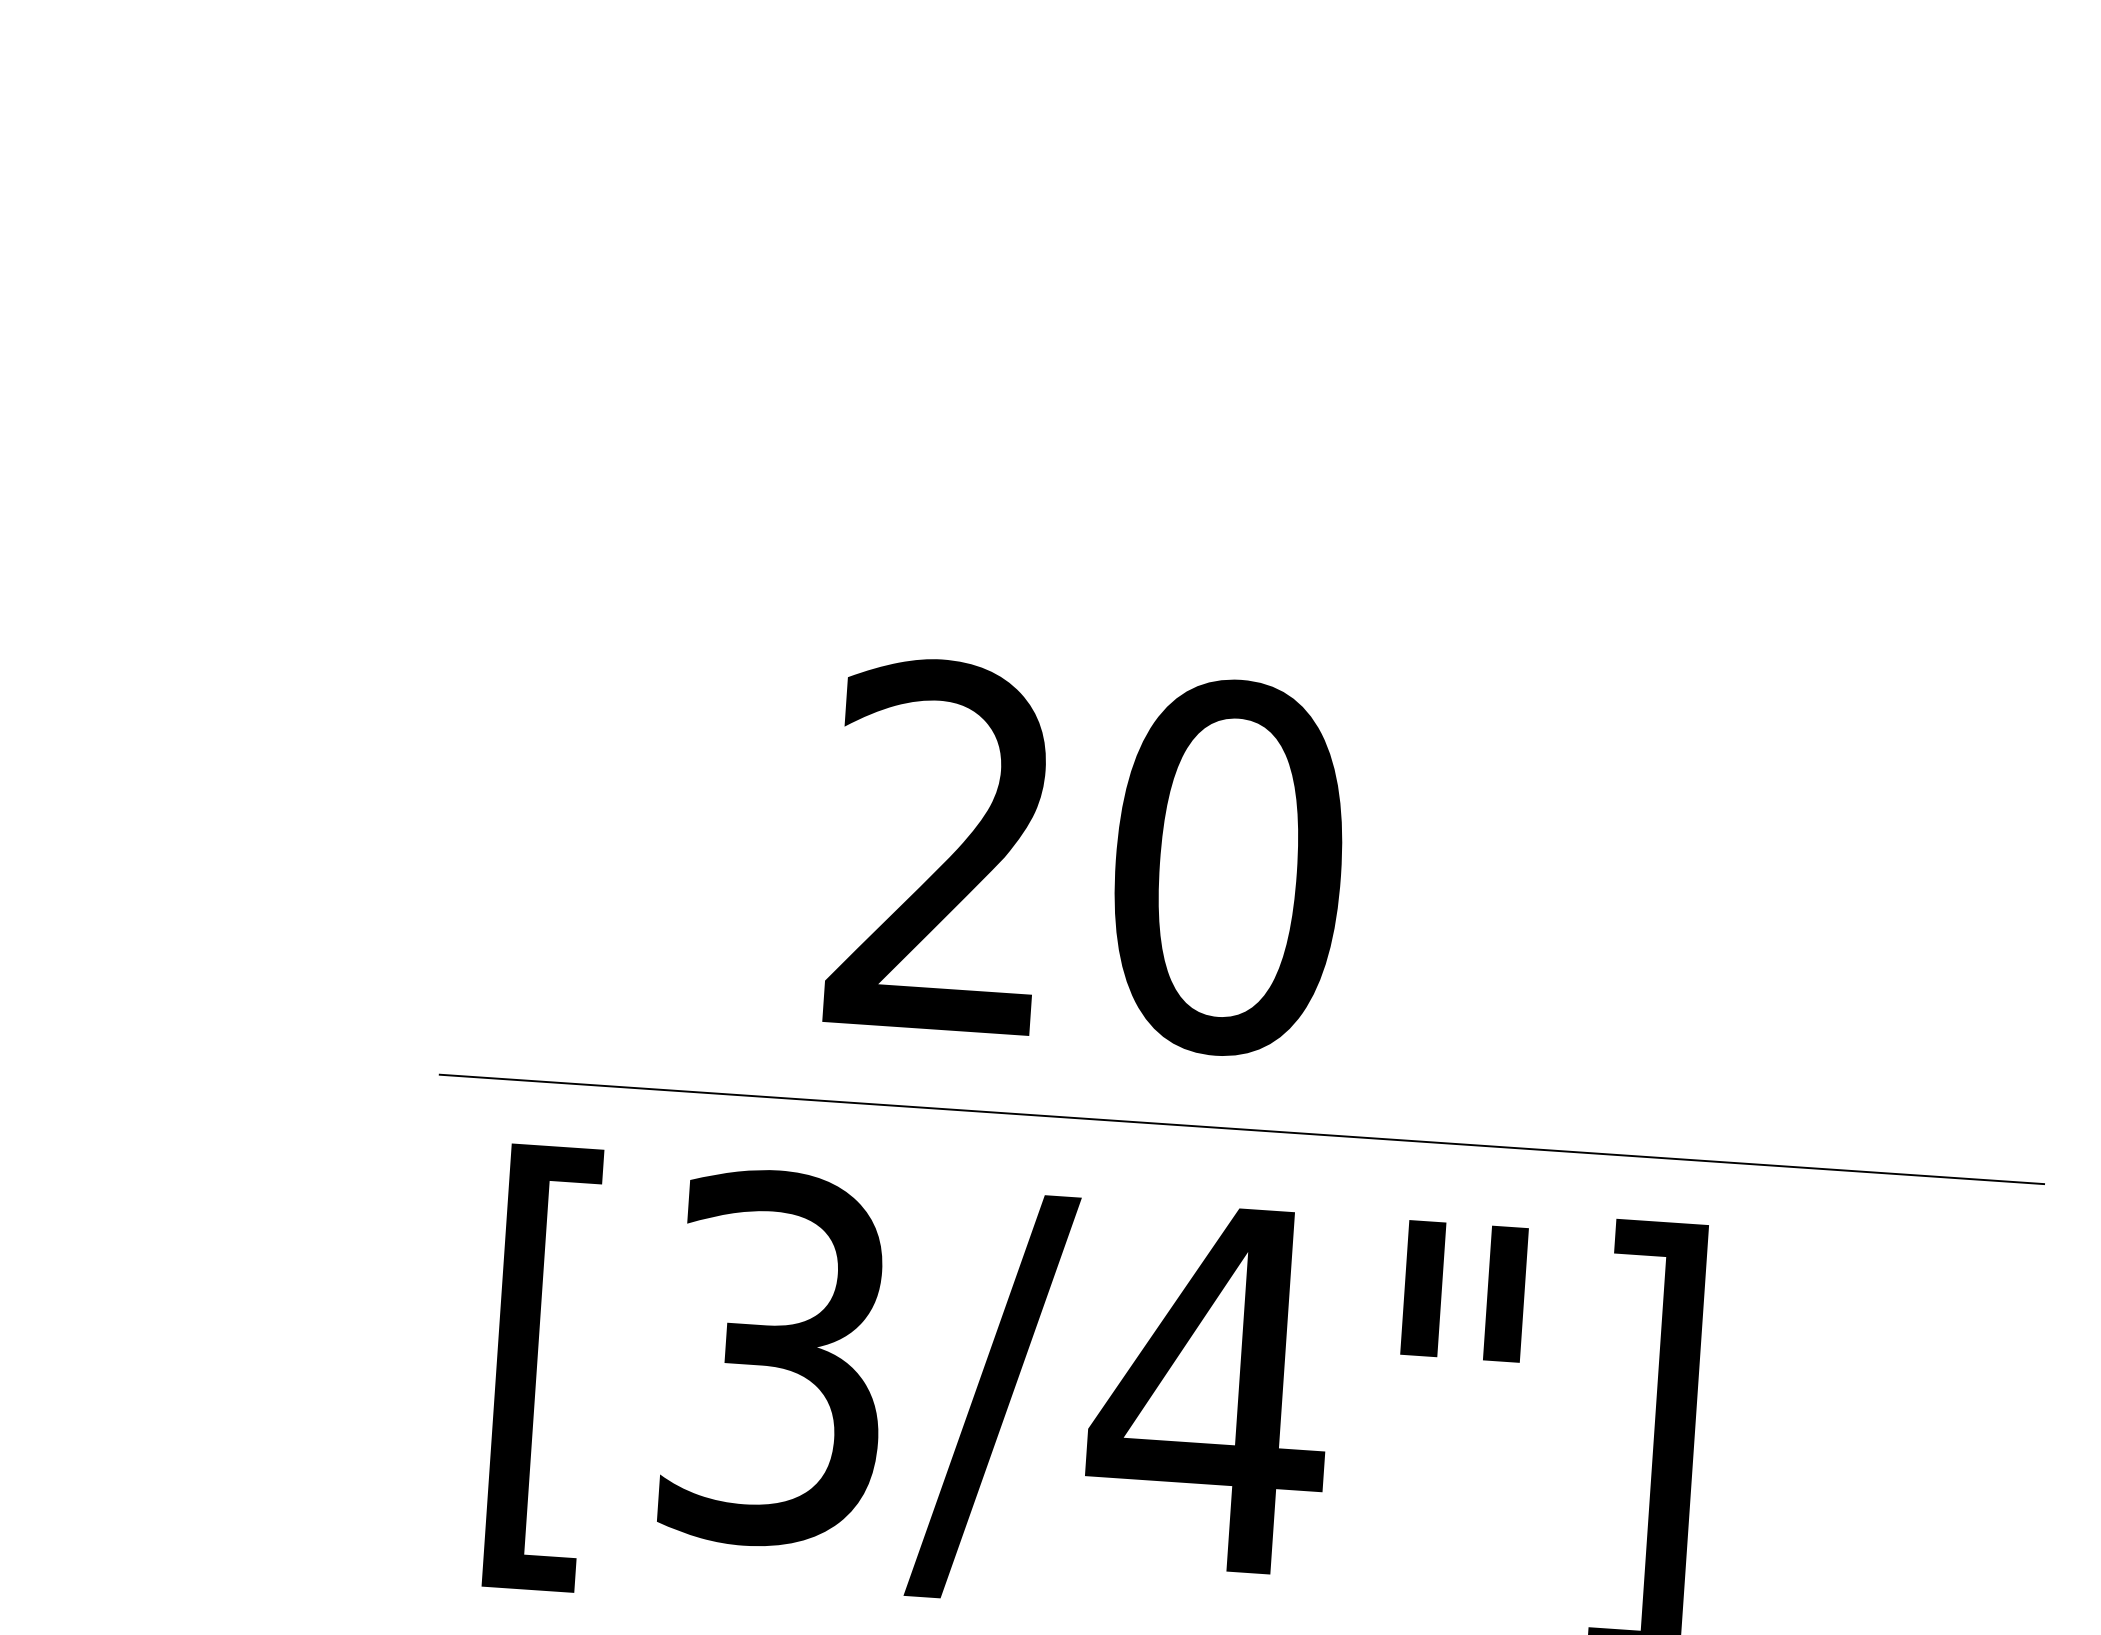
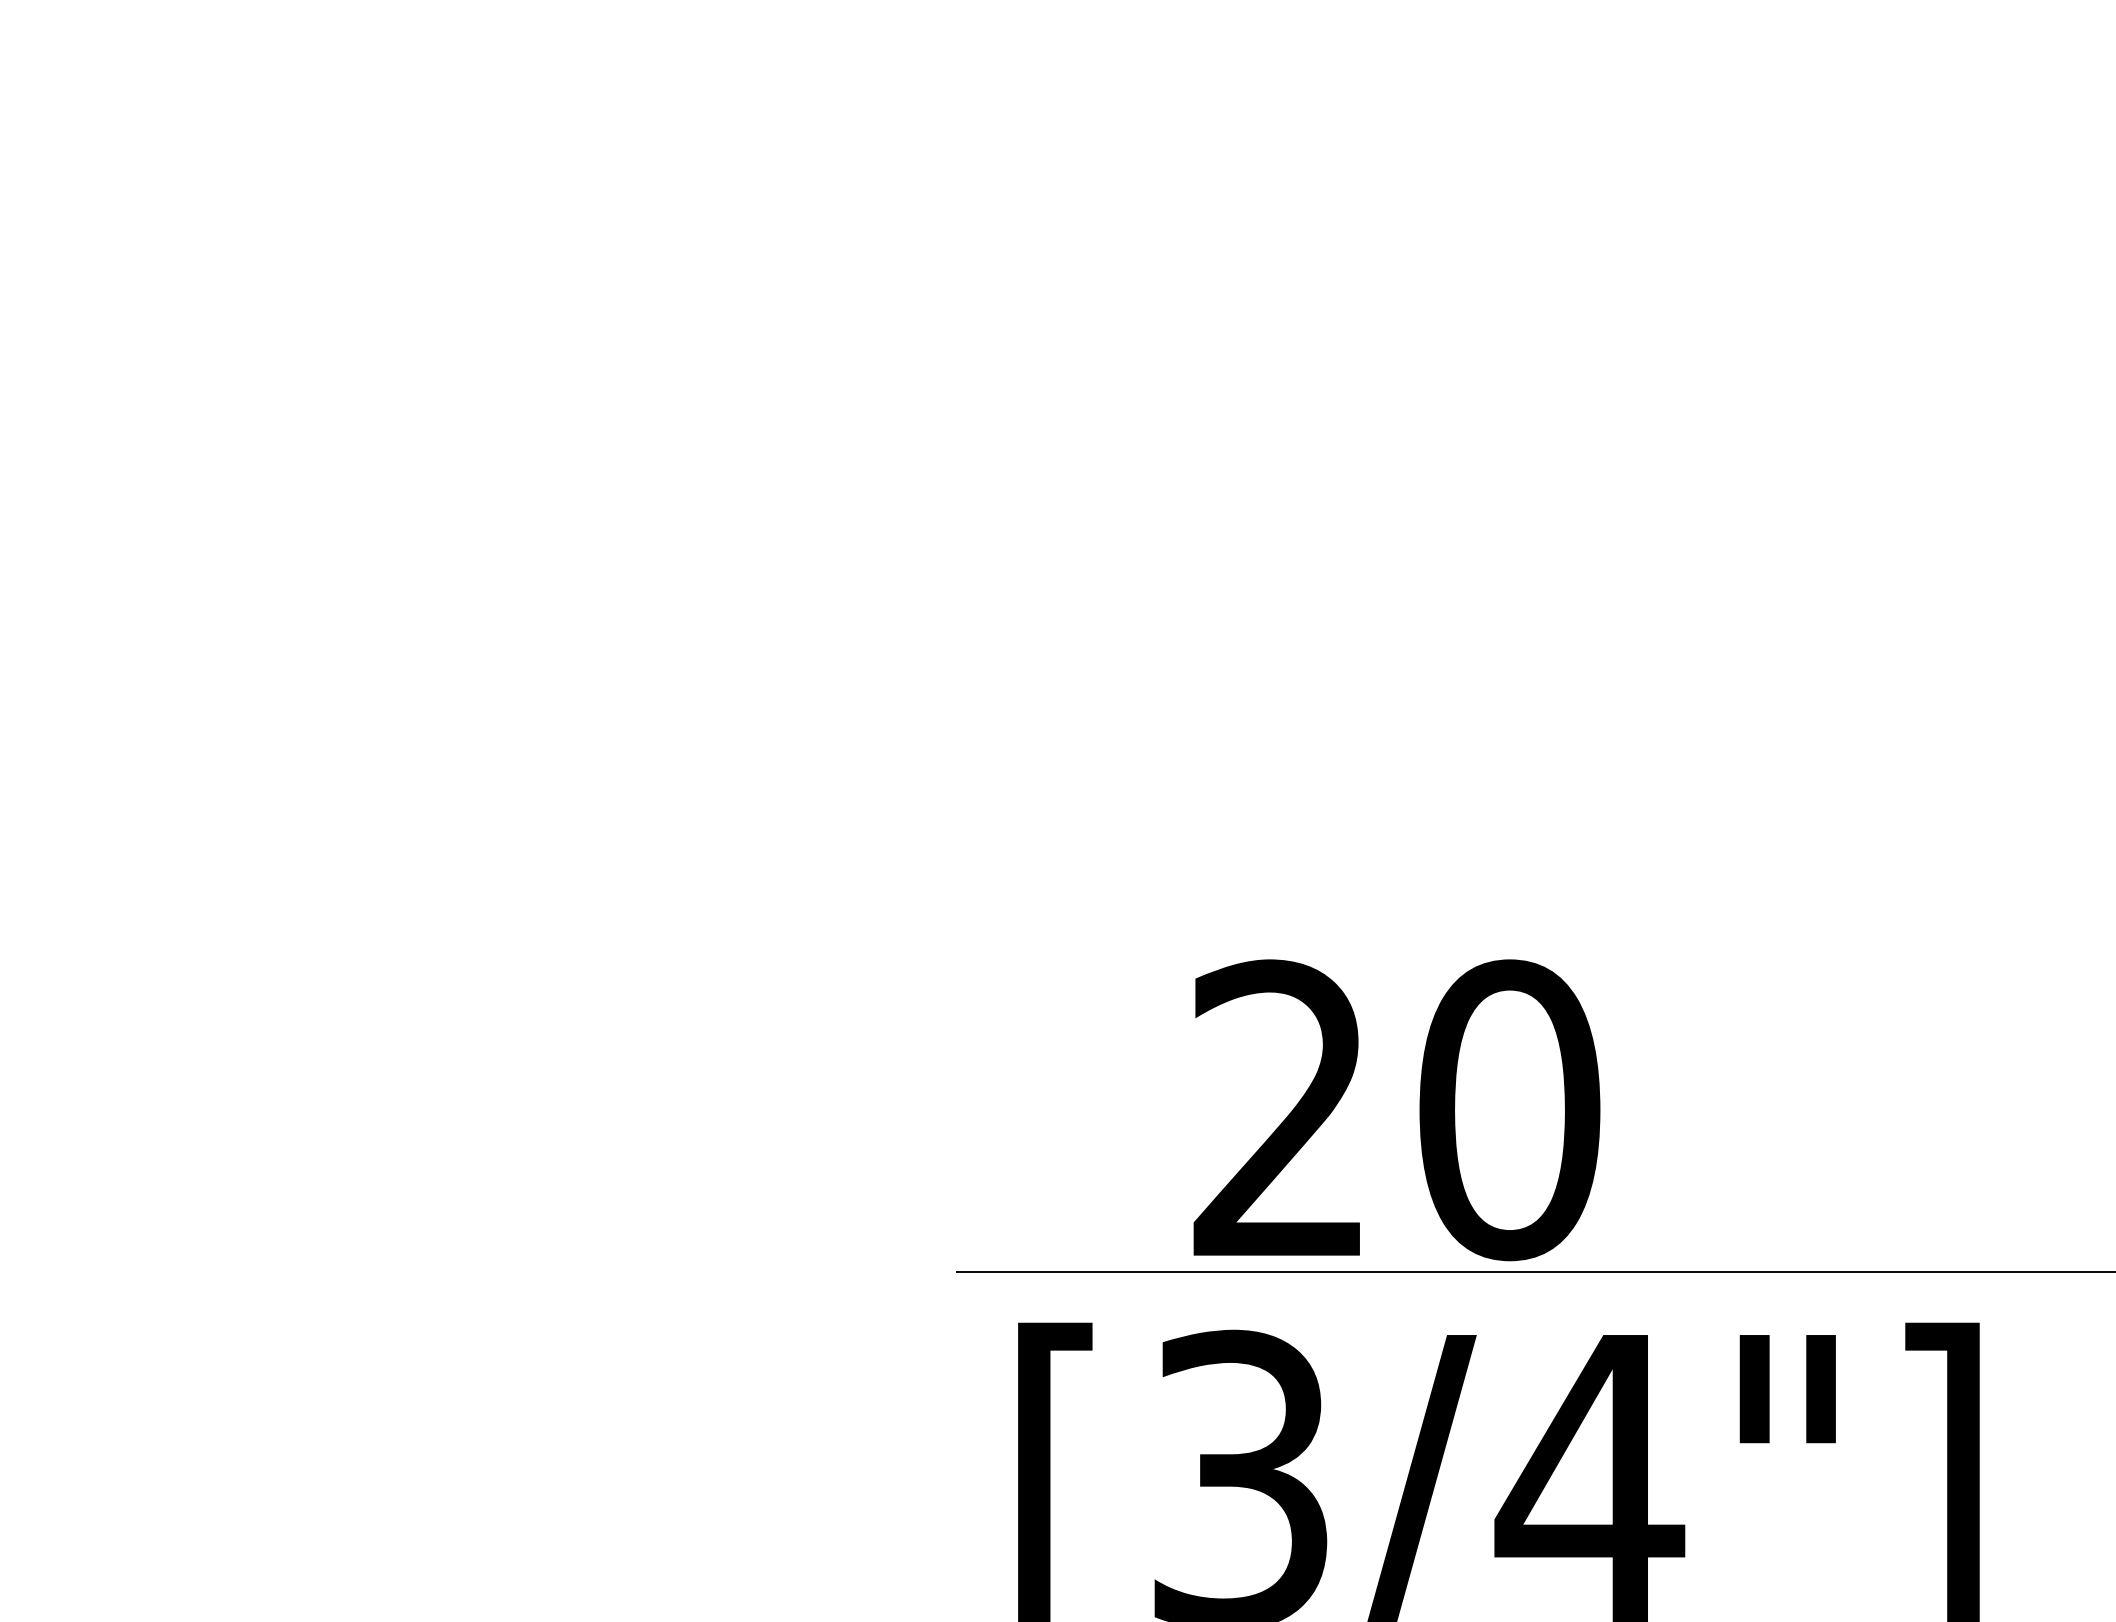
text: (1087, 858) -> (1396, 1110), moved

